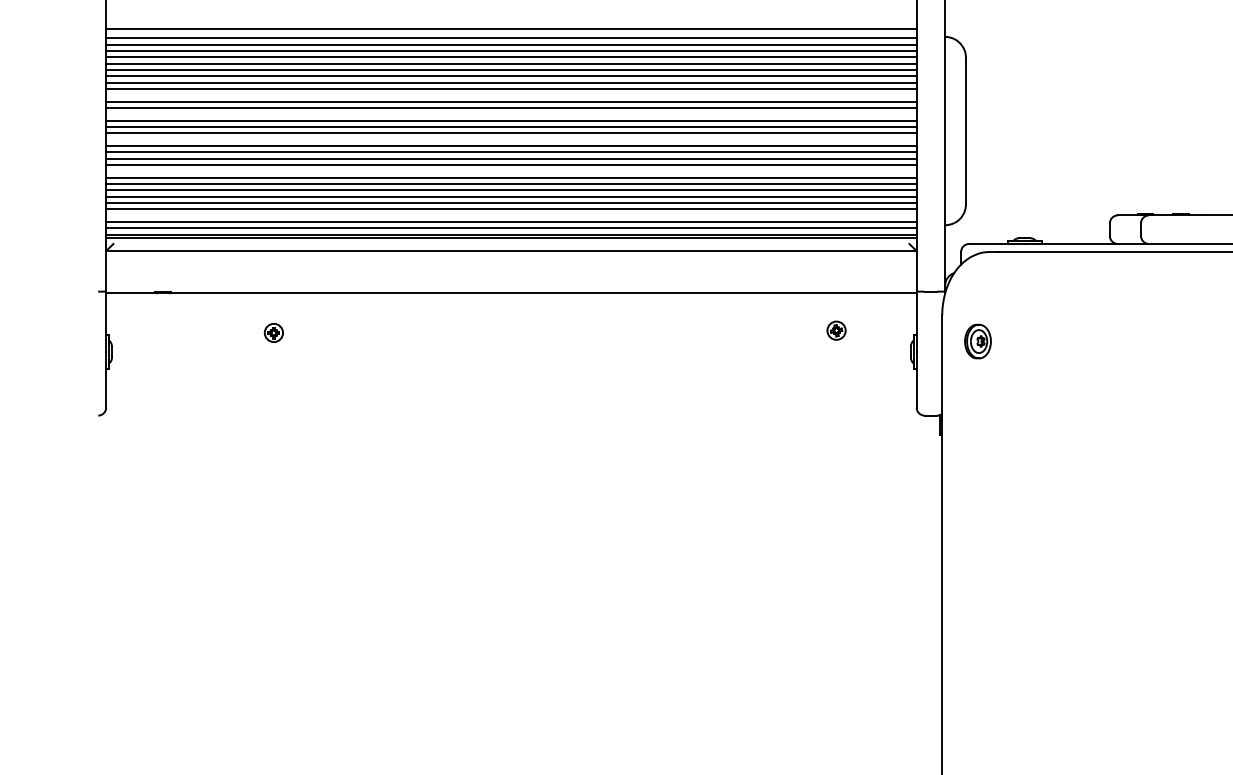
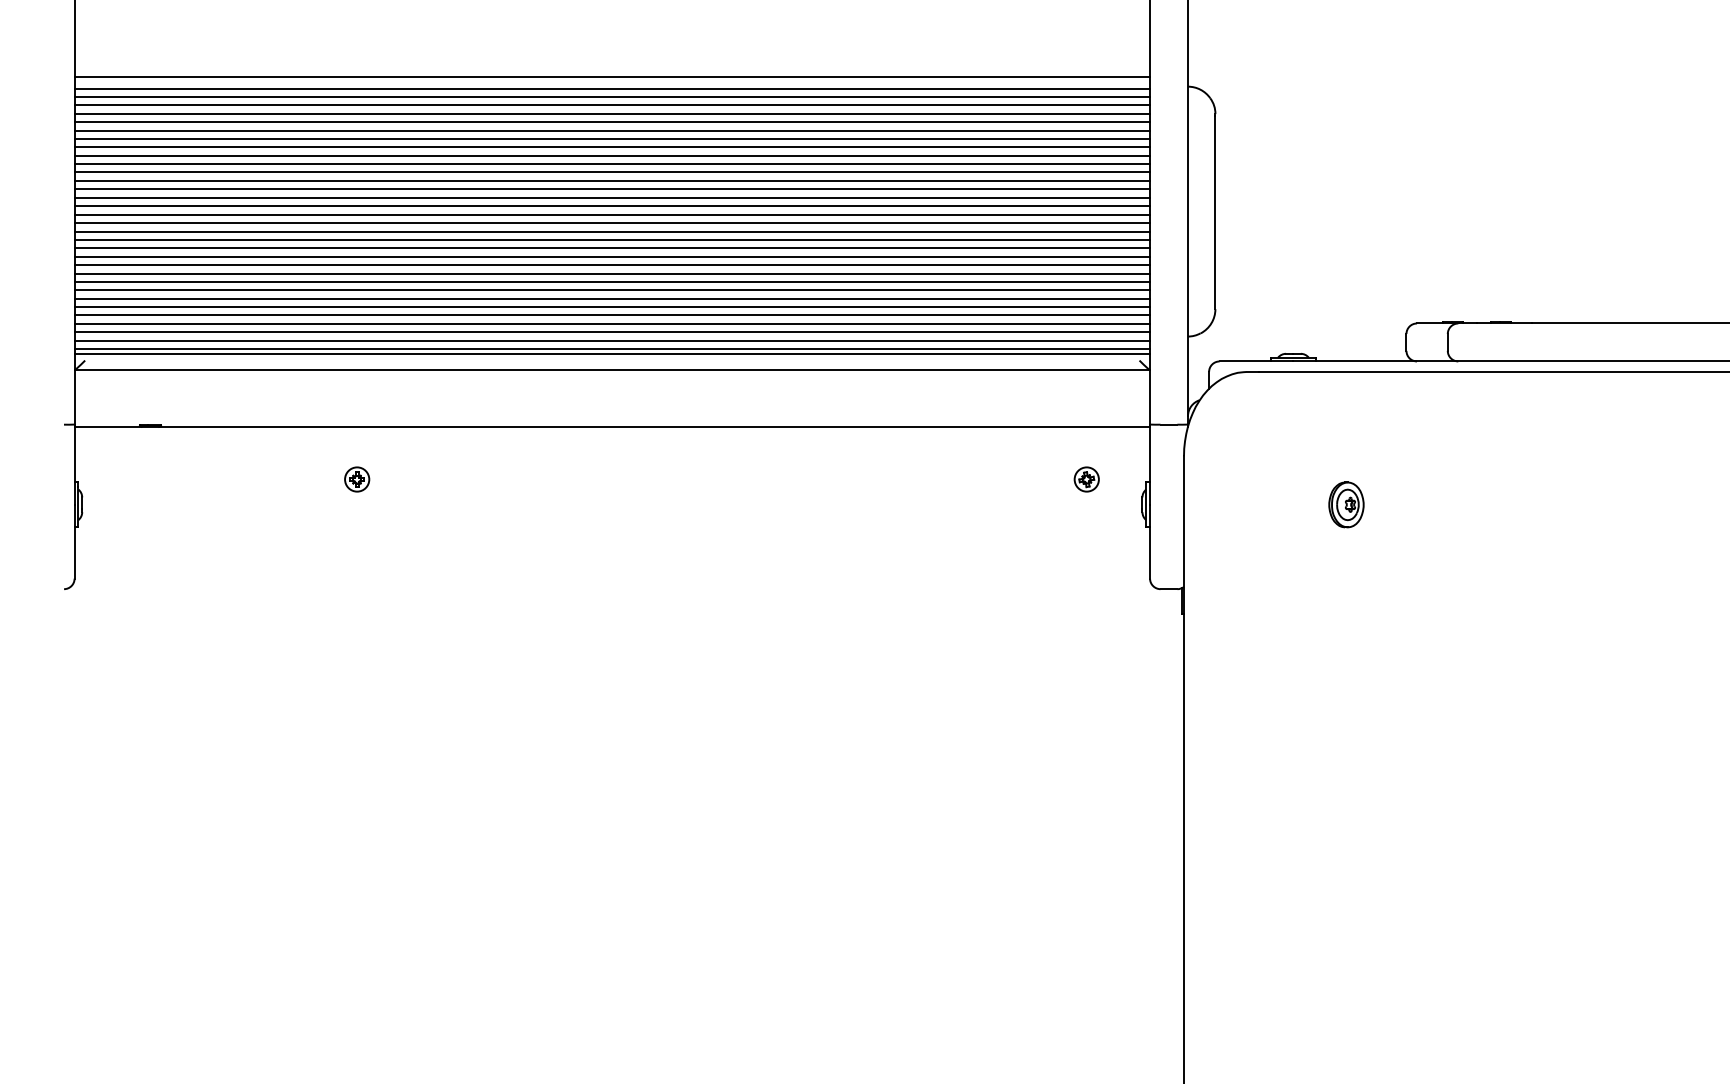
line: (511, 95) -> (612, 164), added
line: (511, 114) -> (612, 189), added
line: (511, 140) -> (612, 223), added
line: (511, 171) -> (612, 265), added
line: (511, 215) -> (612, 323), added
part: (836, 330) -> (1086, 479), moved
part: (274, 332) -> (357, 479), moved
part: (978, 341) -> (1346, 504), moved

